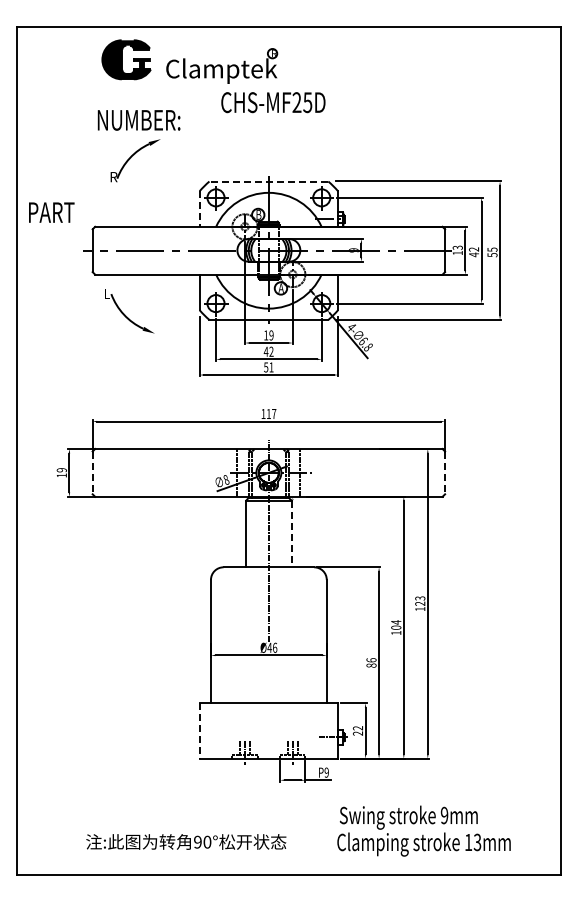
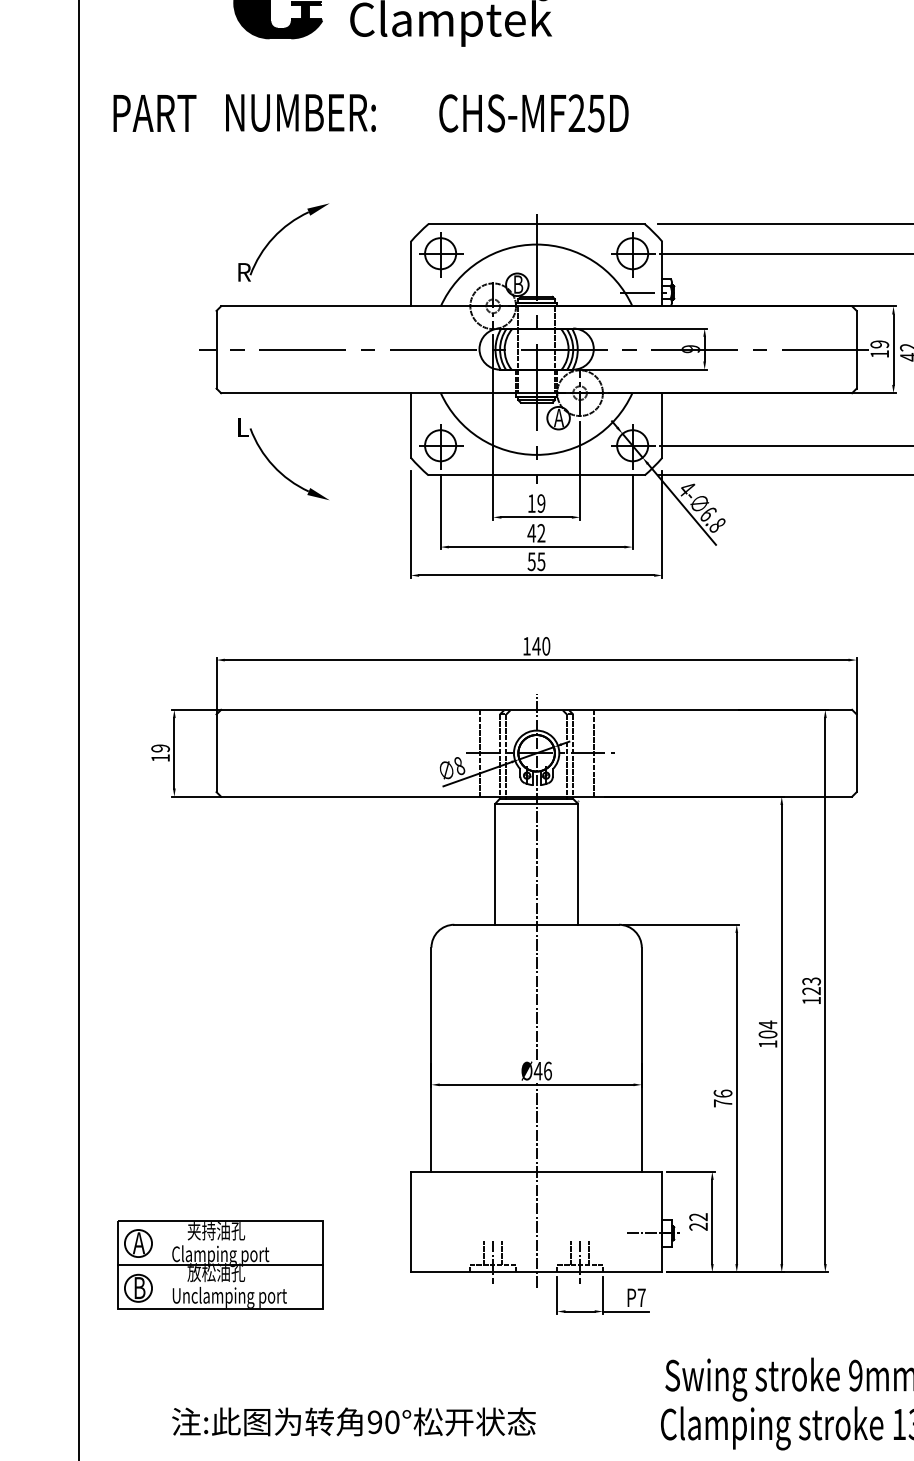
text: (273, 102) -> (534, 113), moved
part: (135, 160) -> (283, 242), moved
line: (268, 181) -> (535, 223), dashed -> solid
line: (199, 209) -> (410, 274), dashed -> solid
text: (51, 212) -> (154, 113), moved
text: (457, 247) -> (879, 343), 13 -> 19
text: (271, 367) -> (541, 561), 51 -> 55
text: (271, 413) -> (541, 645), 117 -> 140
line: (92, 473) -> (216, 754), dashed -> solid
line: (445, 473) -> (857, 754), dashed -> solid
line: (291, 534) -> (577, 865), dashed -> solid
text: (371, 665) -> (723, 1103), 86 -> 76
line: (268, 710) -> (535, 1184), added
line: (199, 730) -> (410, 1221), dashed -> solid
part: (94, 754) -> (219, 1264), added
text: (326, 772) -> (641, 1297), P9 -> P7
text: (186, 841) -> (354, 1420), moved

